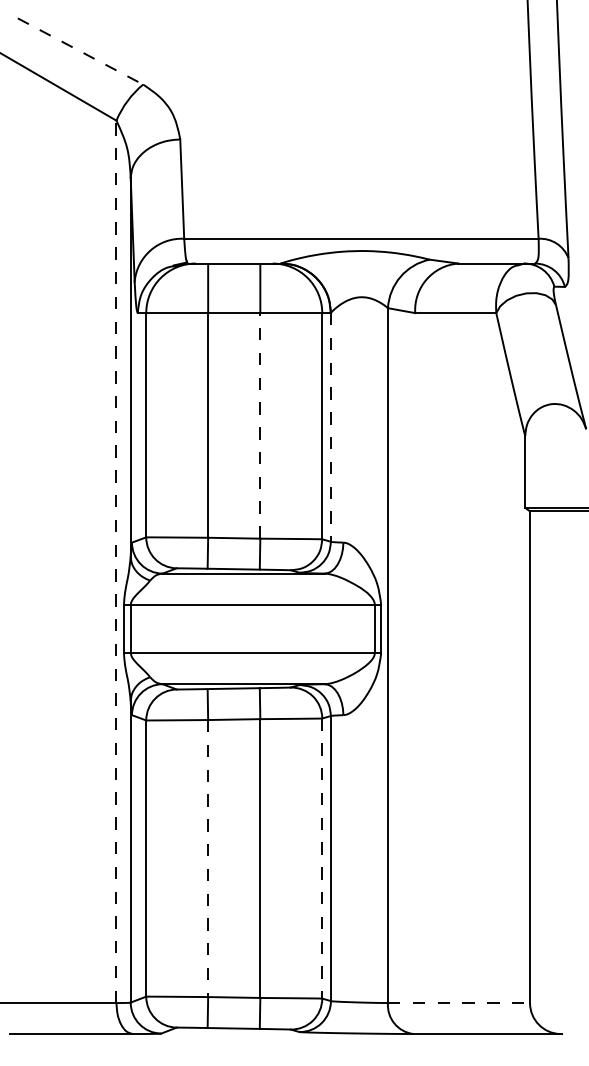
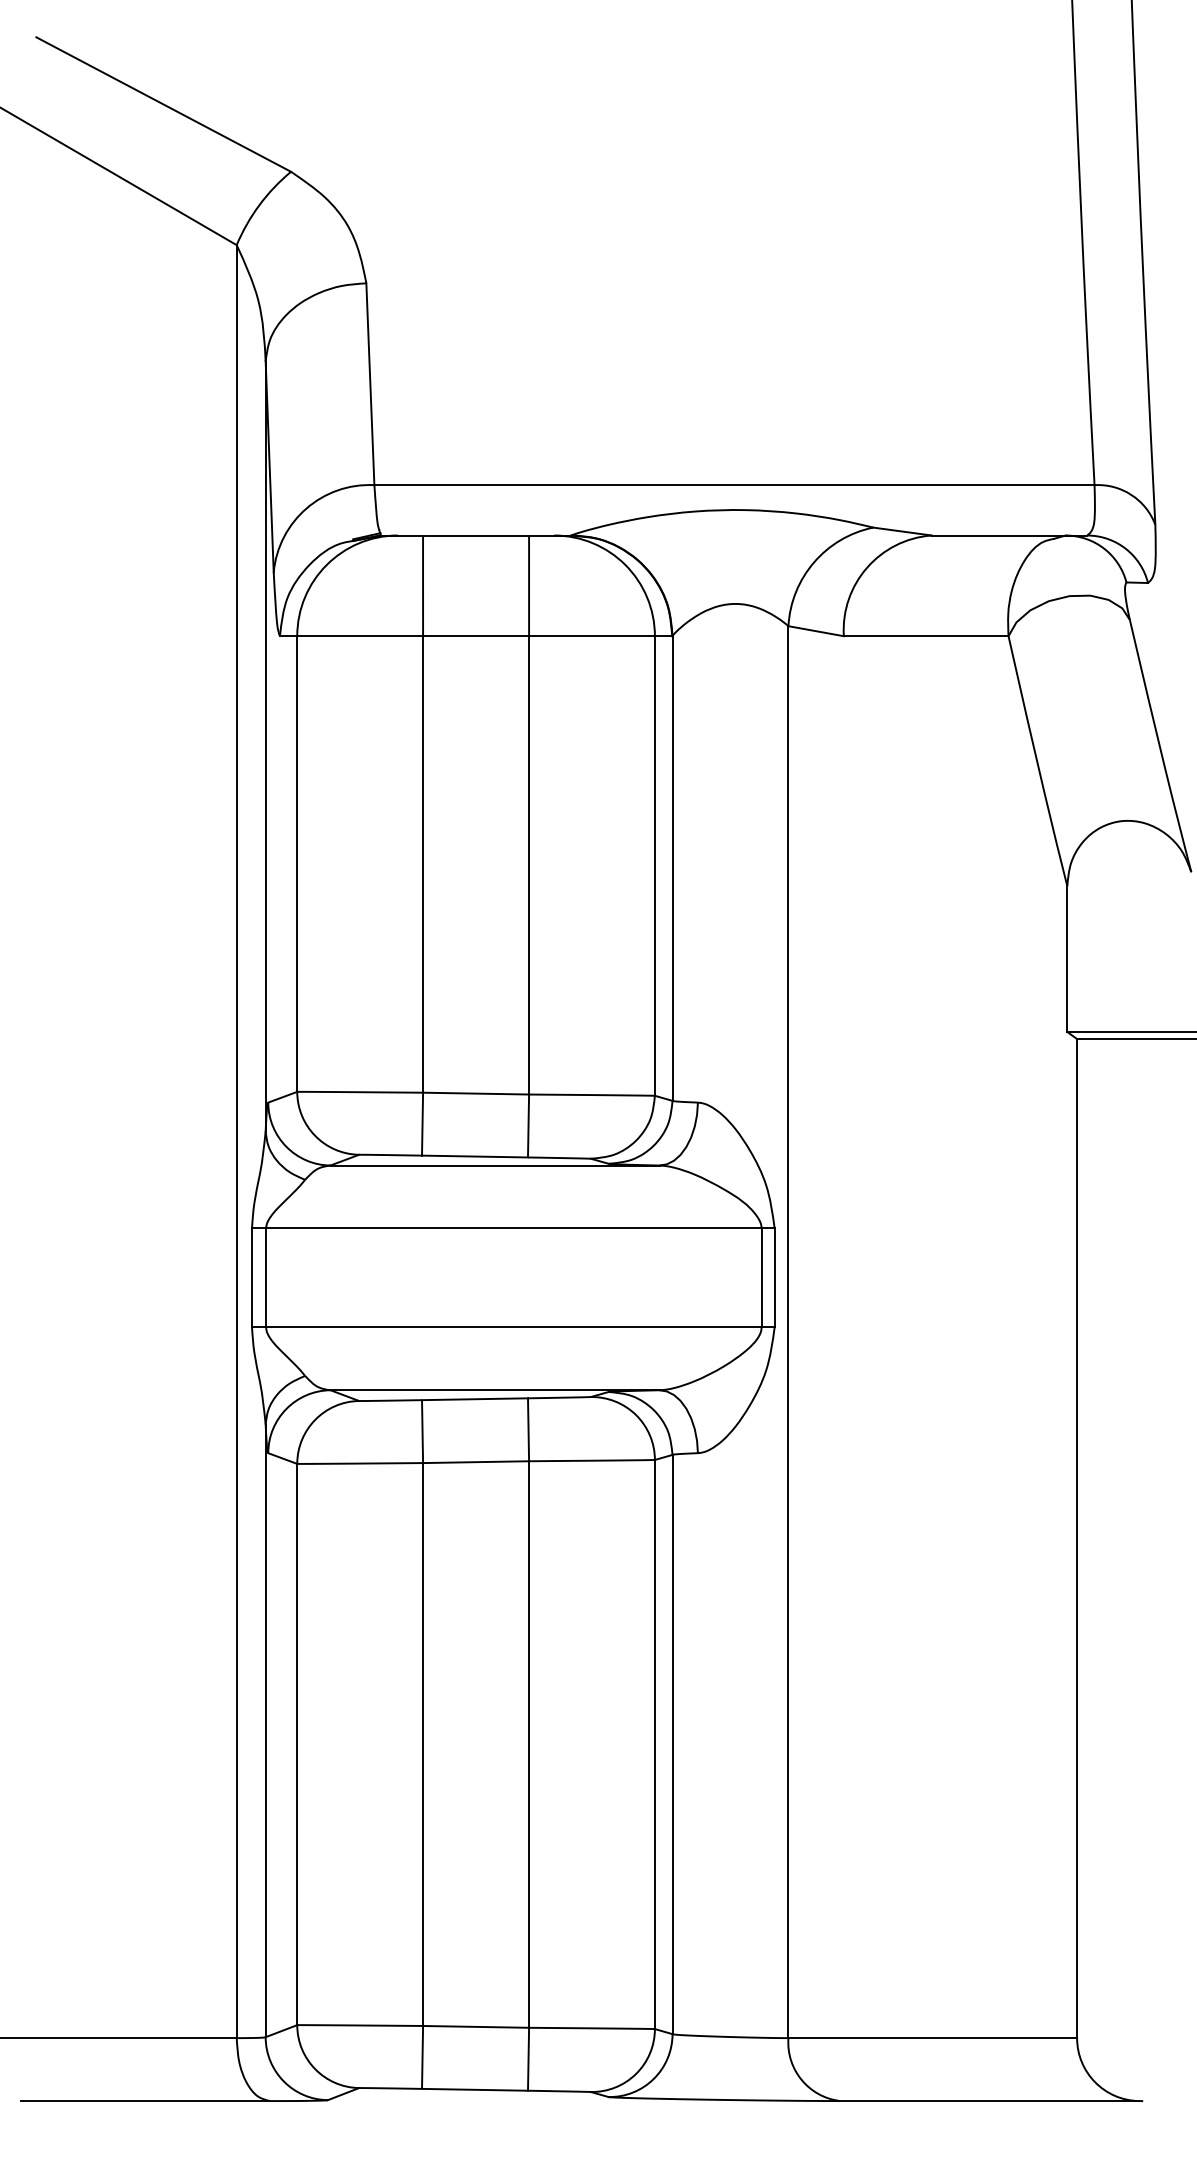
line: (80, 51) -> (163, 104), dashed -> solid
line: (260, 425) -> (529, 864), dashed -> solid
line: (330, 427) -> (671, 868), dashed -> solid
line: (116, 561) -> (236, 1140), dashed -> solid
line: (208, 858) -> (423, 1744), dashed -> solid
line: (322, 859) -> (655, 1746), dashed -> solid
line: (459, 1003) -> (933, 2039), dashed -> solid

